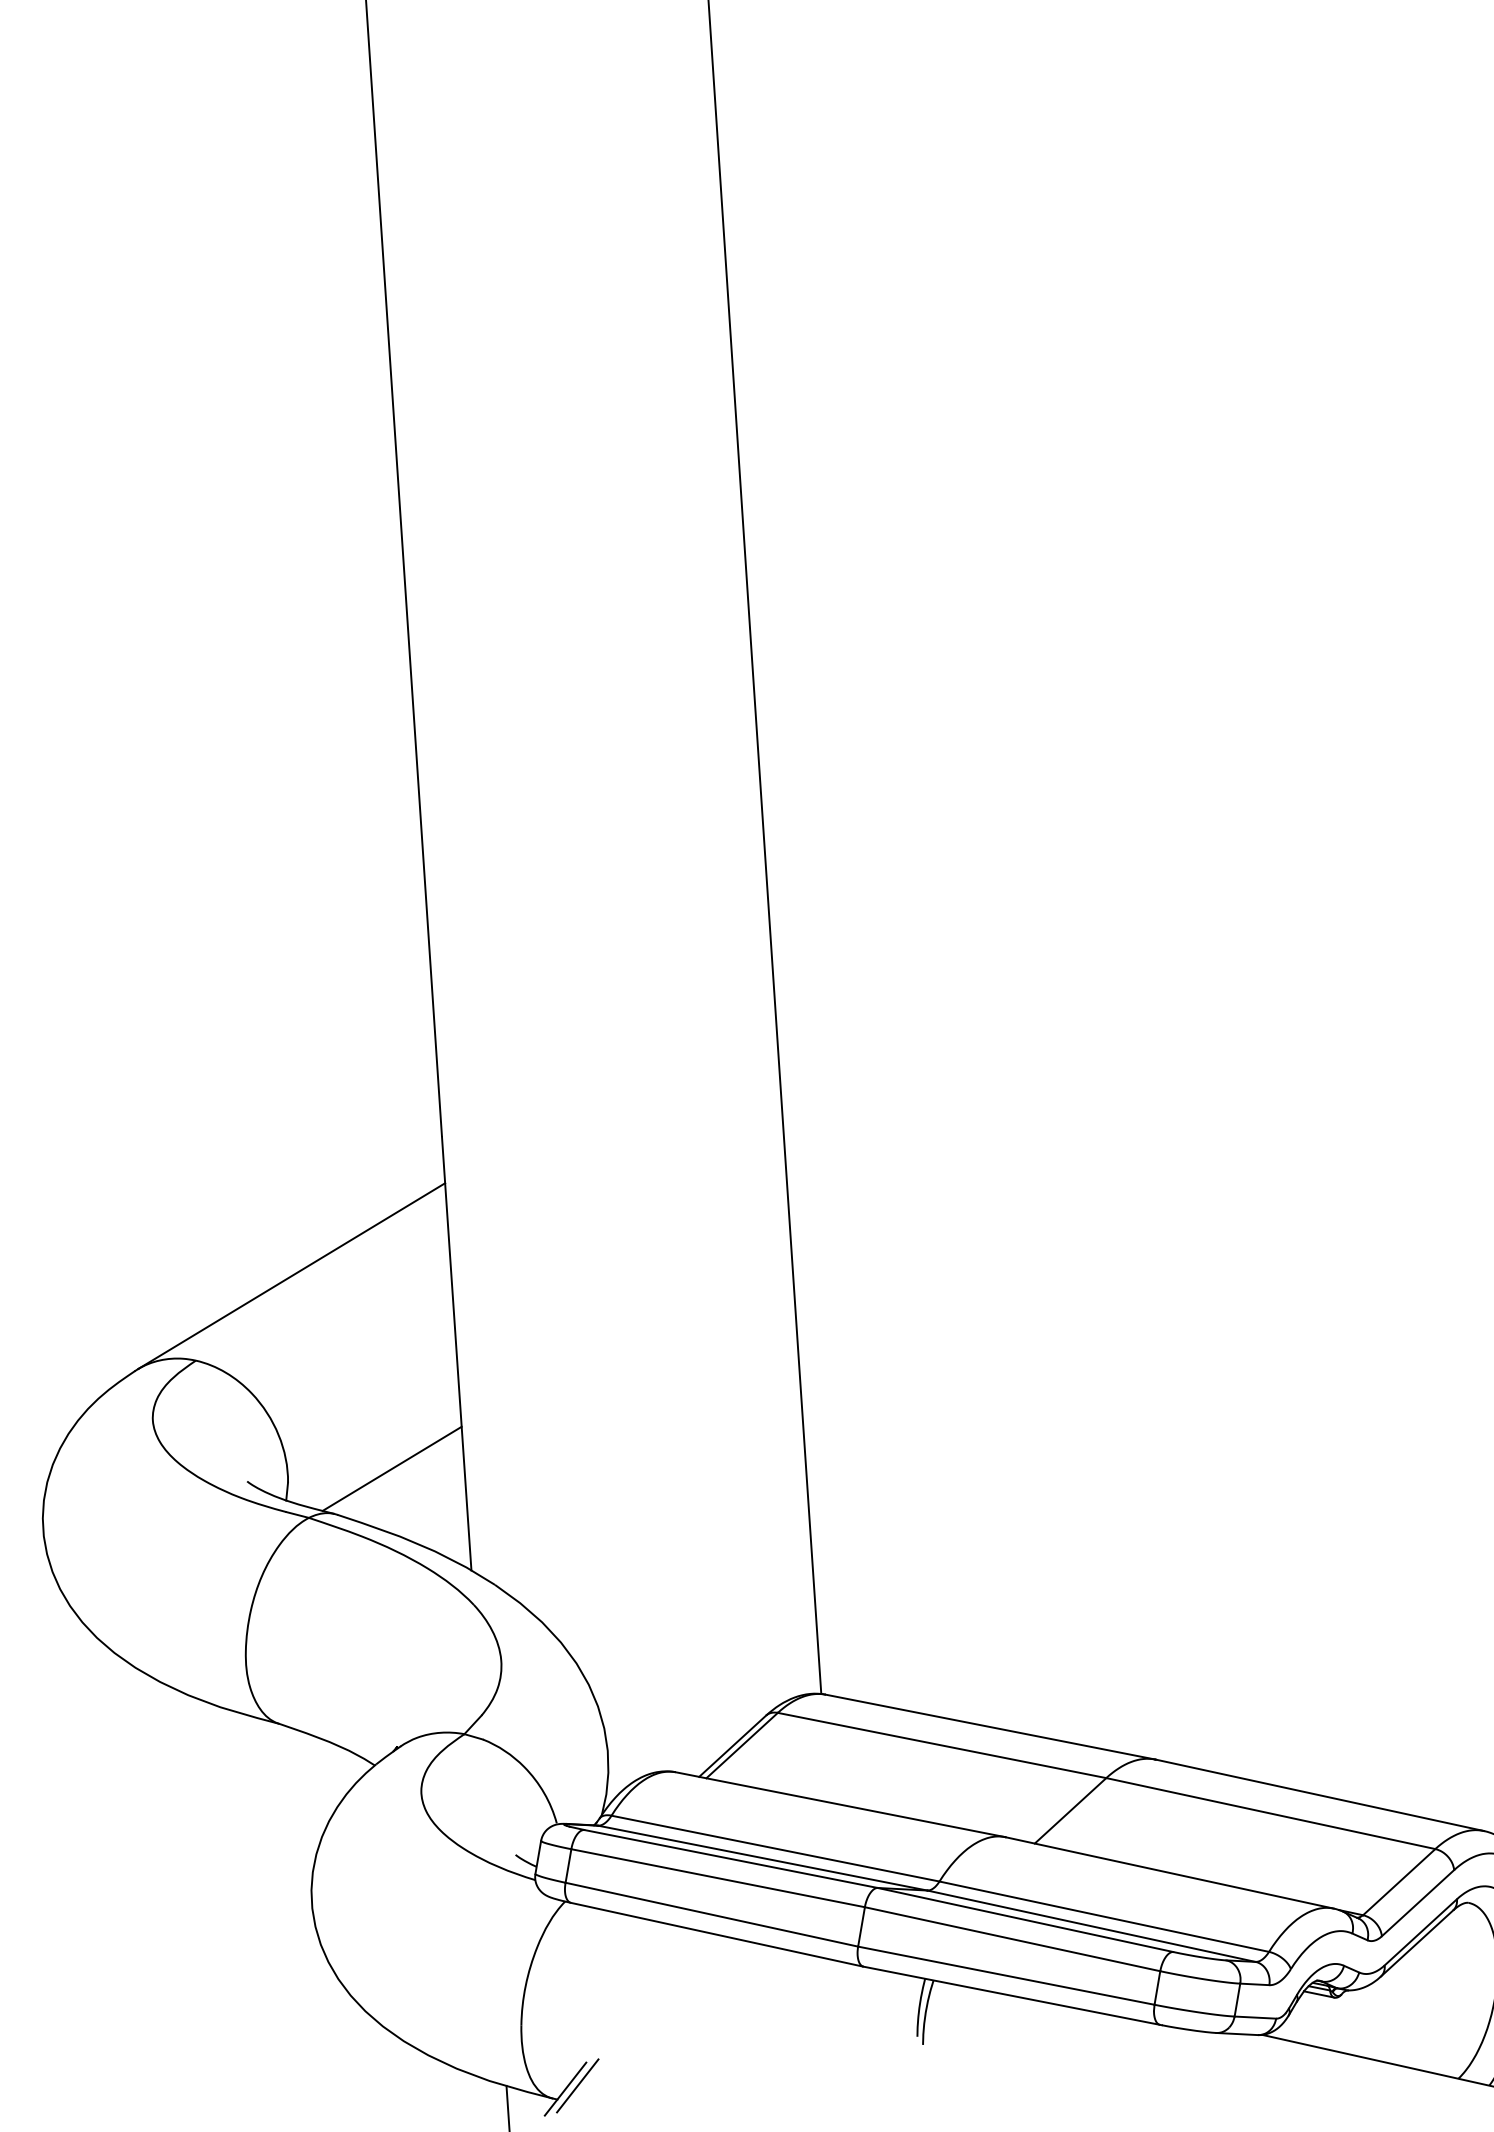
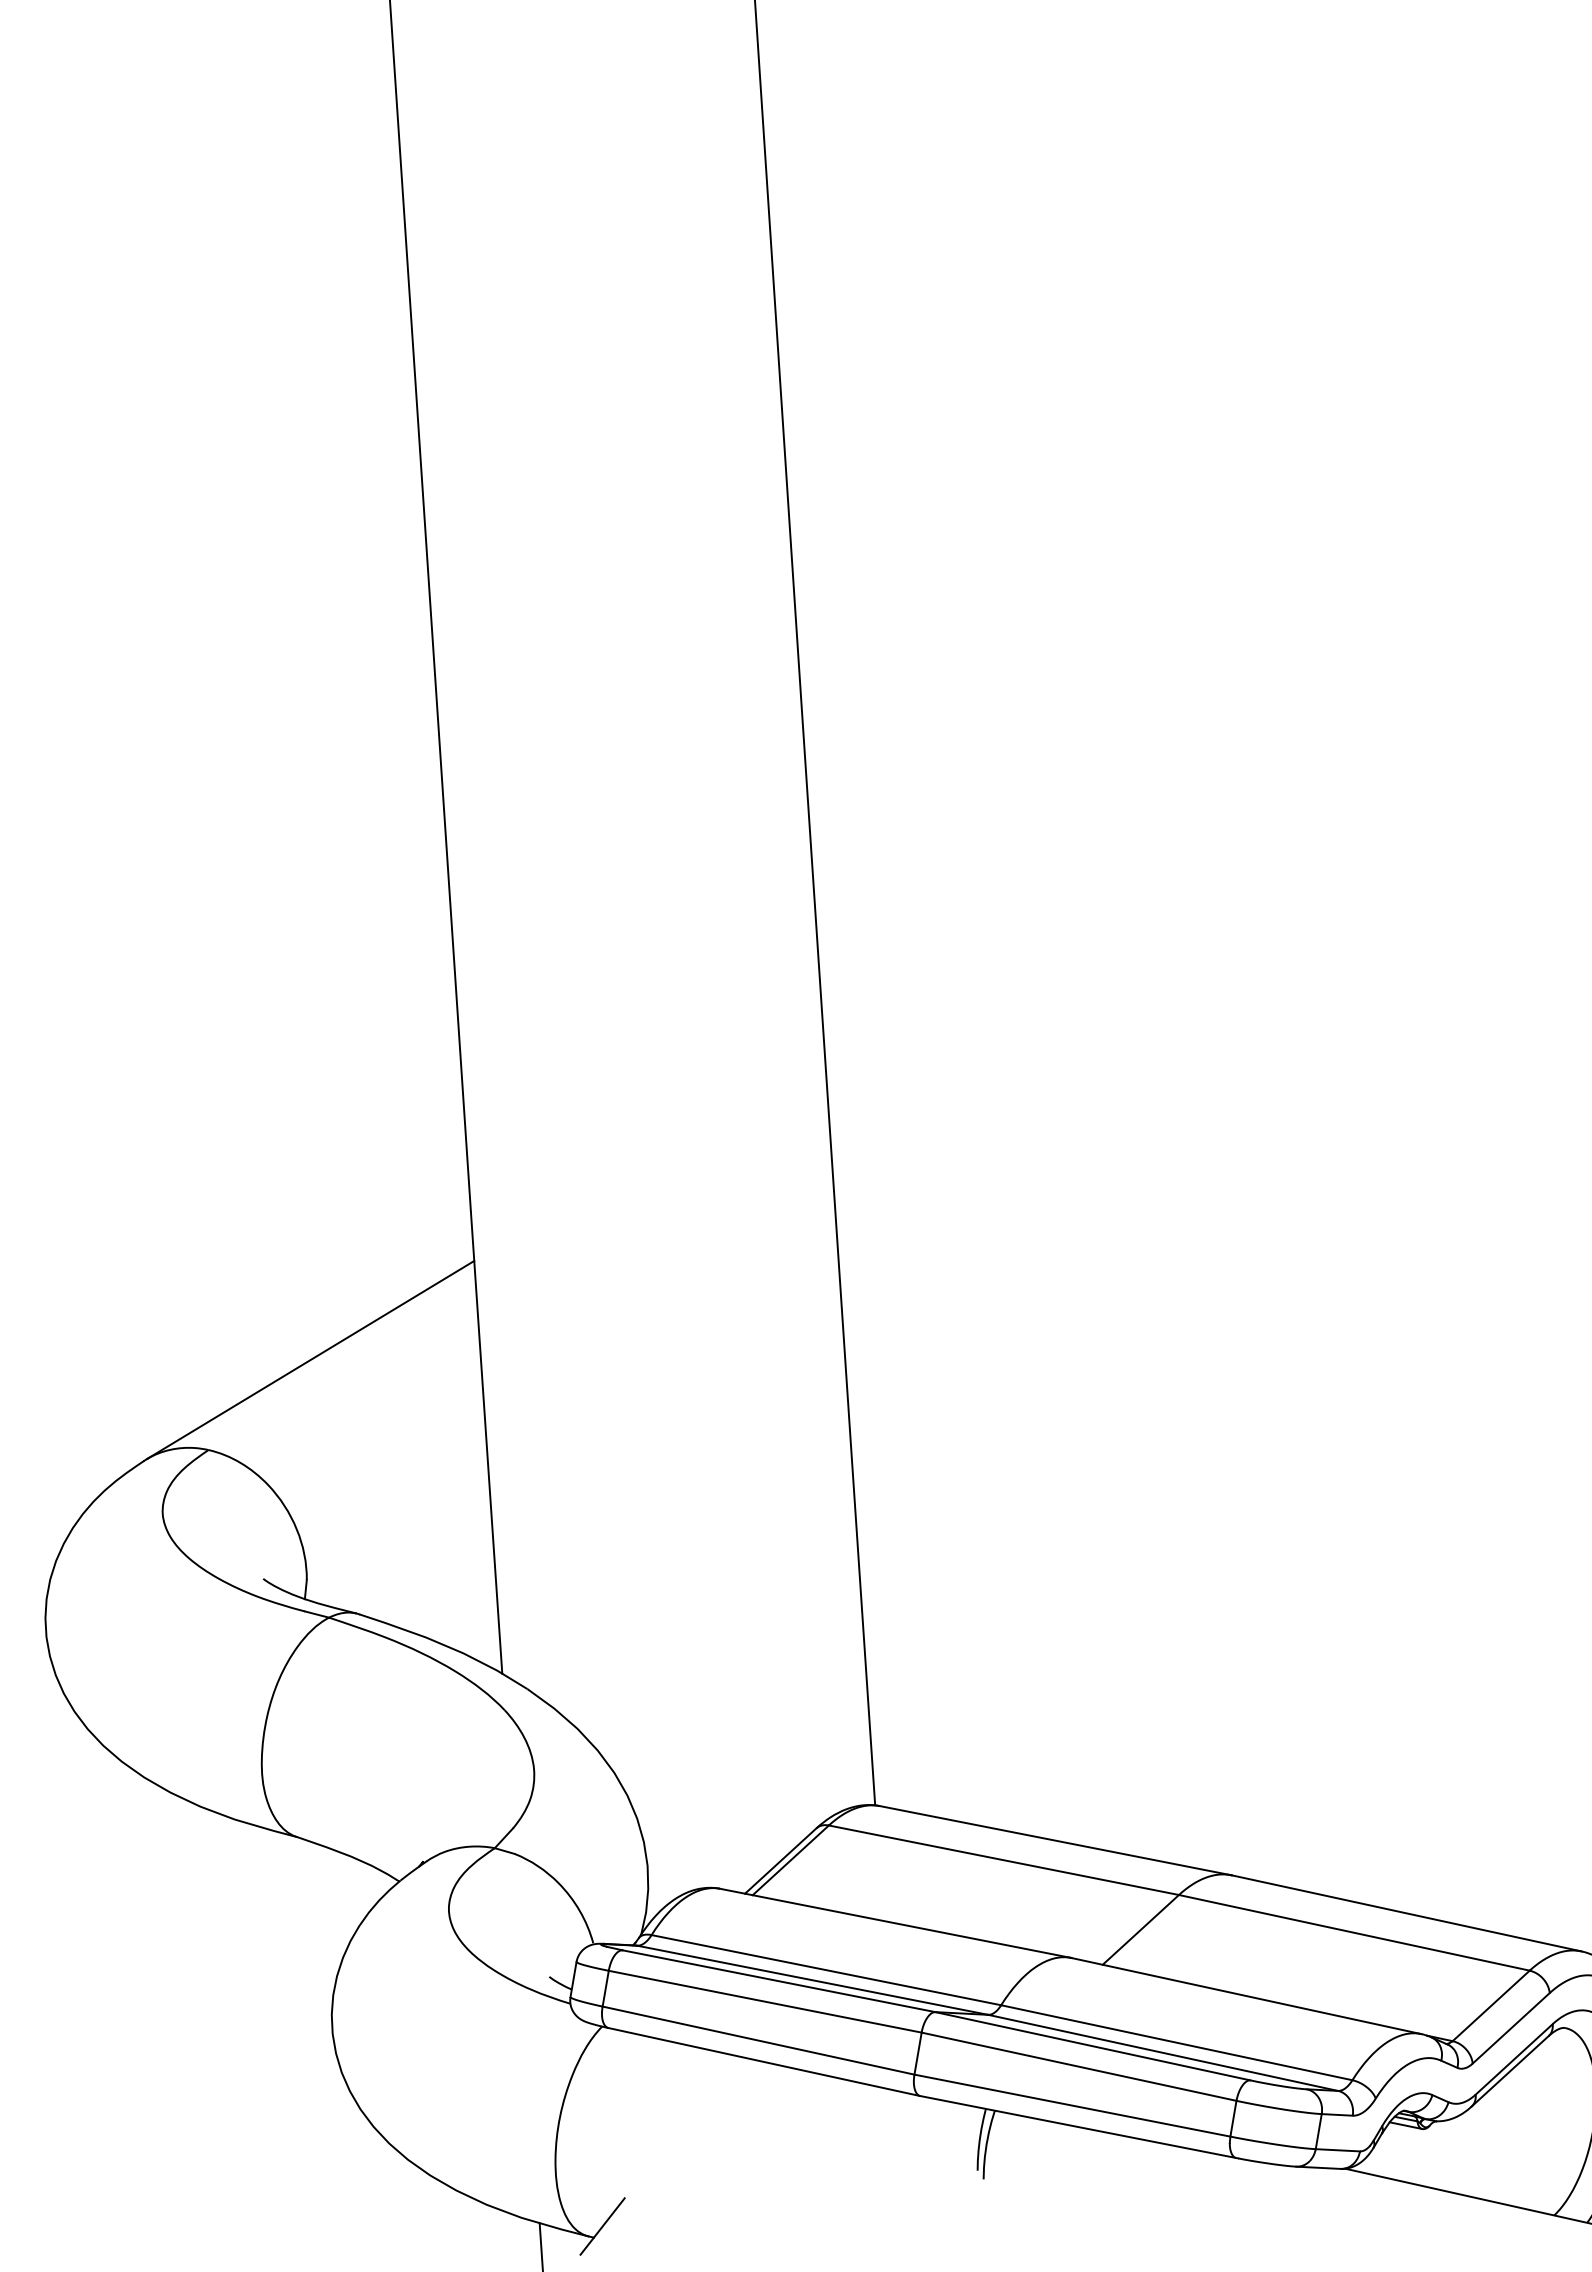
line: (391, 1468) -> (417, 1565), removed
line: (577, 2085) -> (615, 2222), removed

